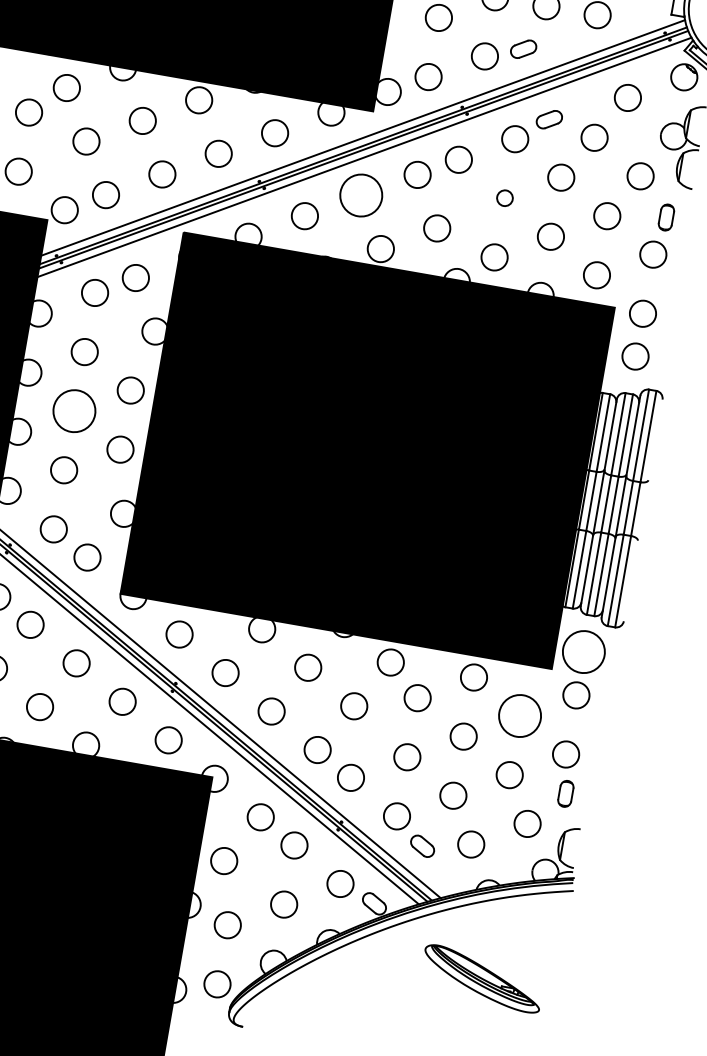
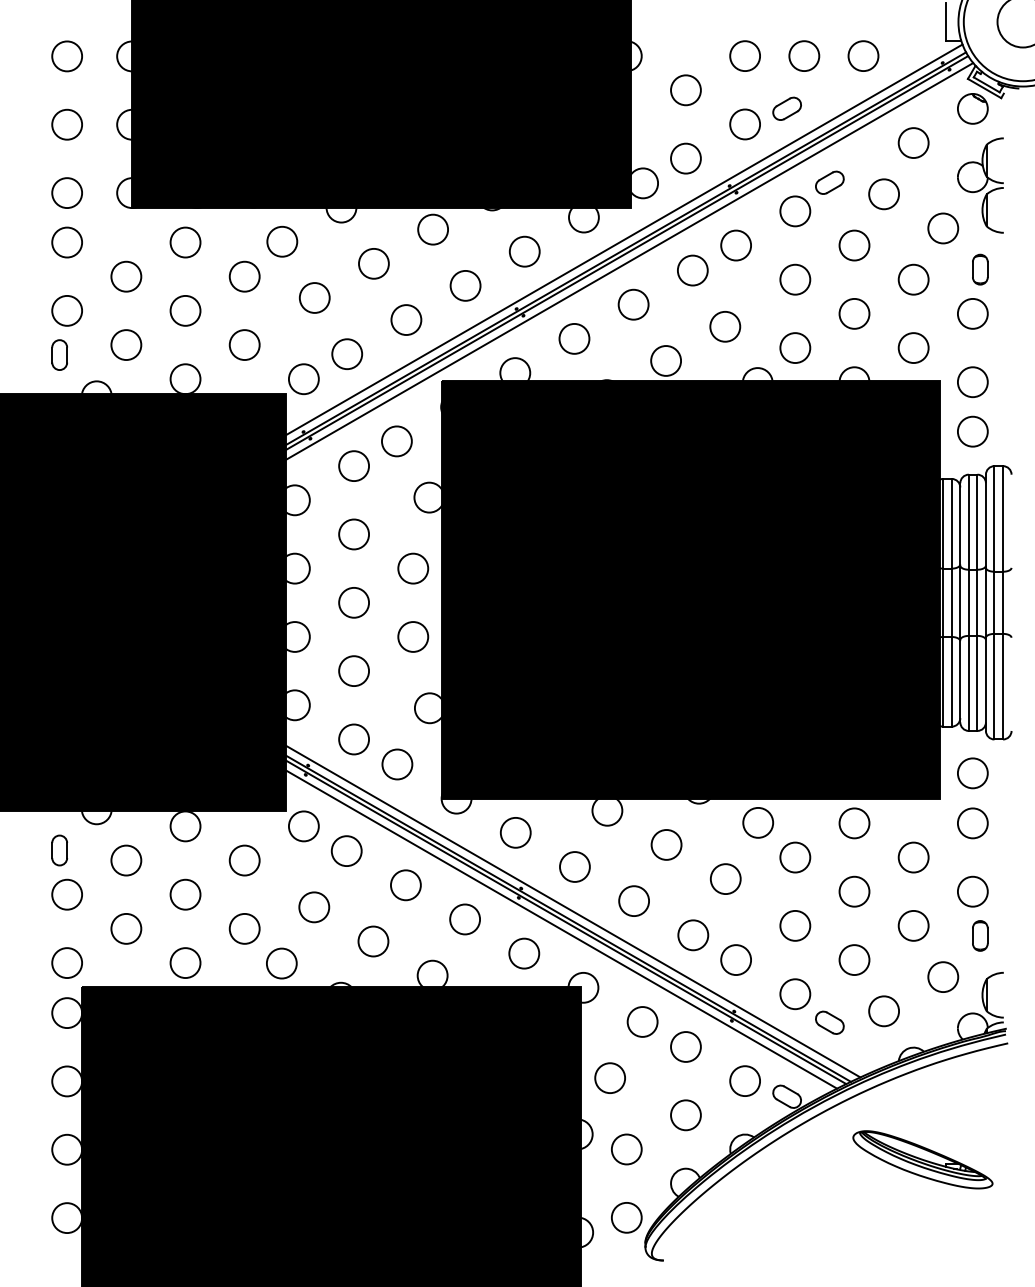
circle: (361, 195) -> (633, 304), size x0.62
circle: (505, 198) -> (795, 279), size x1.67
circle: (74, 410) -> (354, 602), size x0.62
circle: (583, 652) -> (972, 773), size x0.62
circle: (519, 715) -> (913, 857), size x0.62

